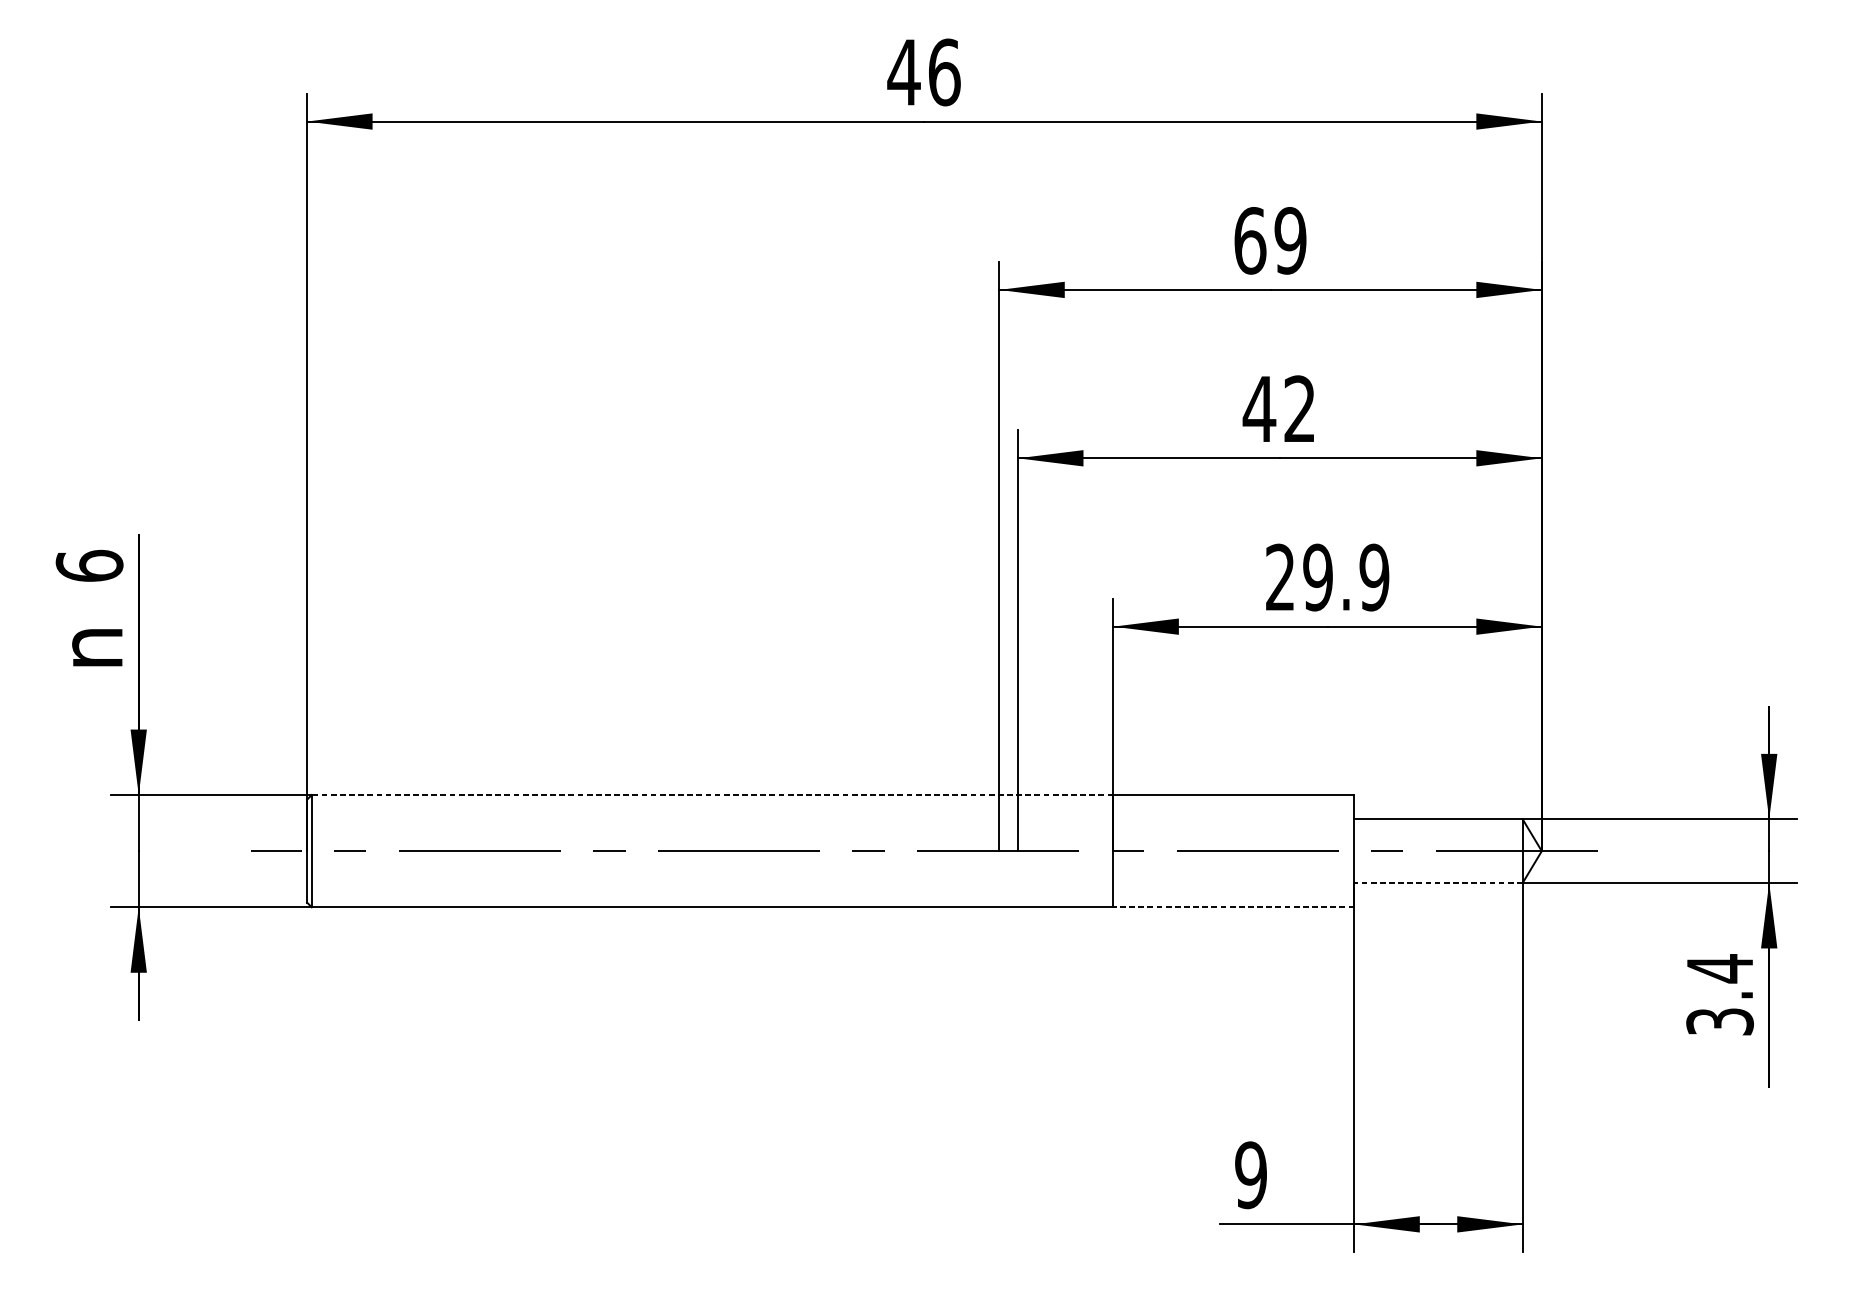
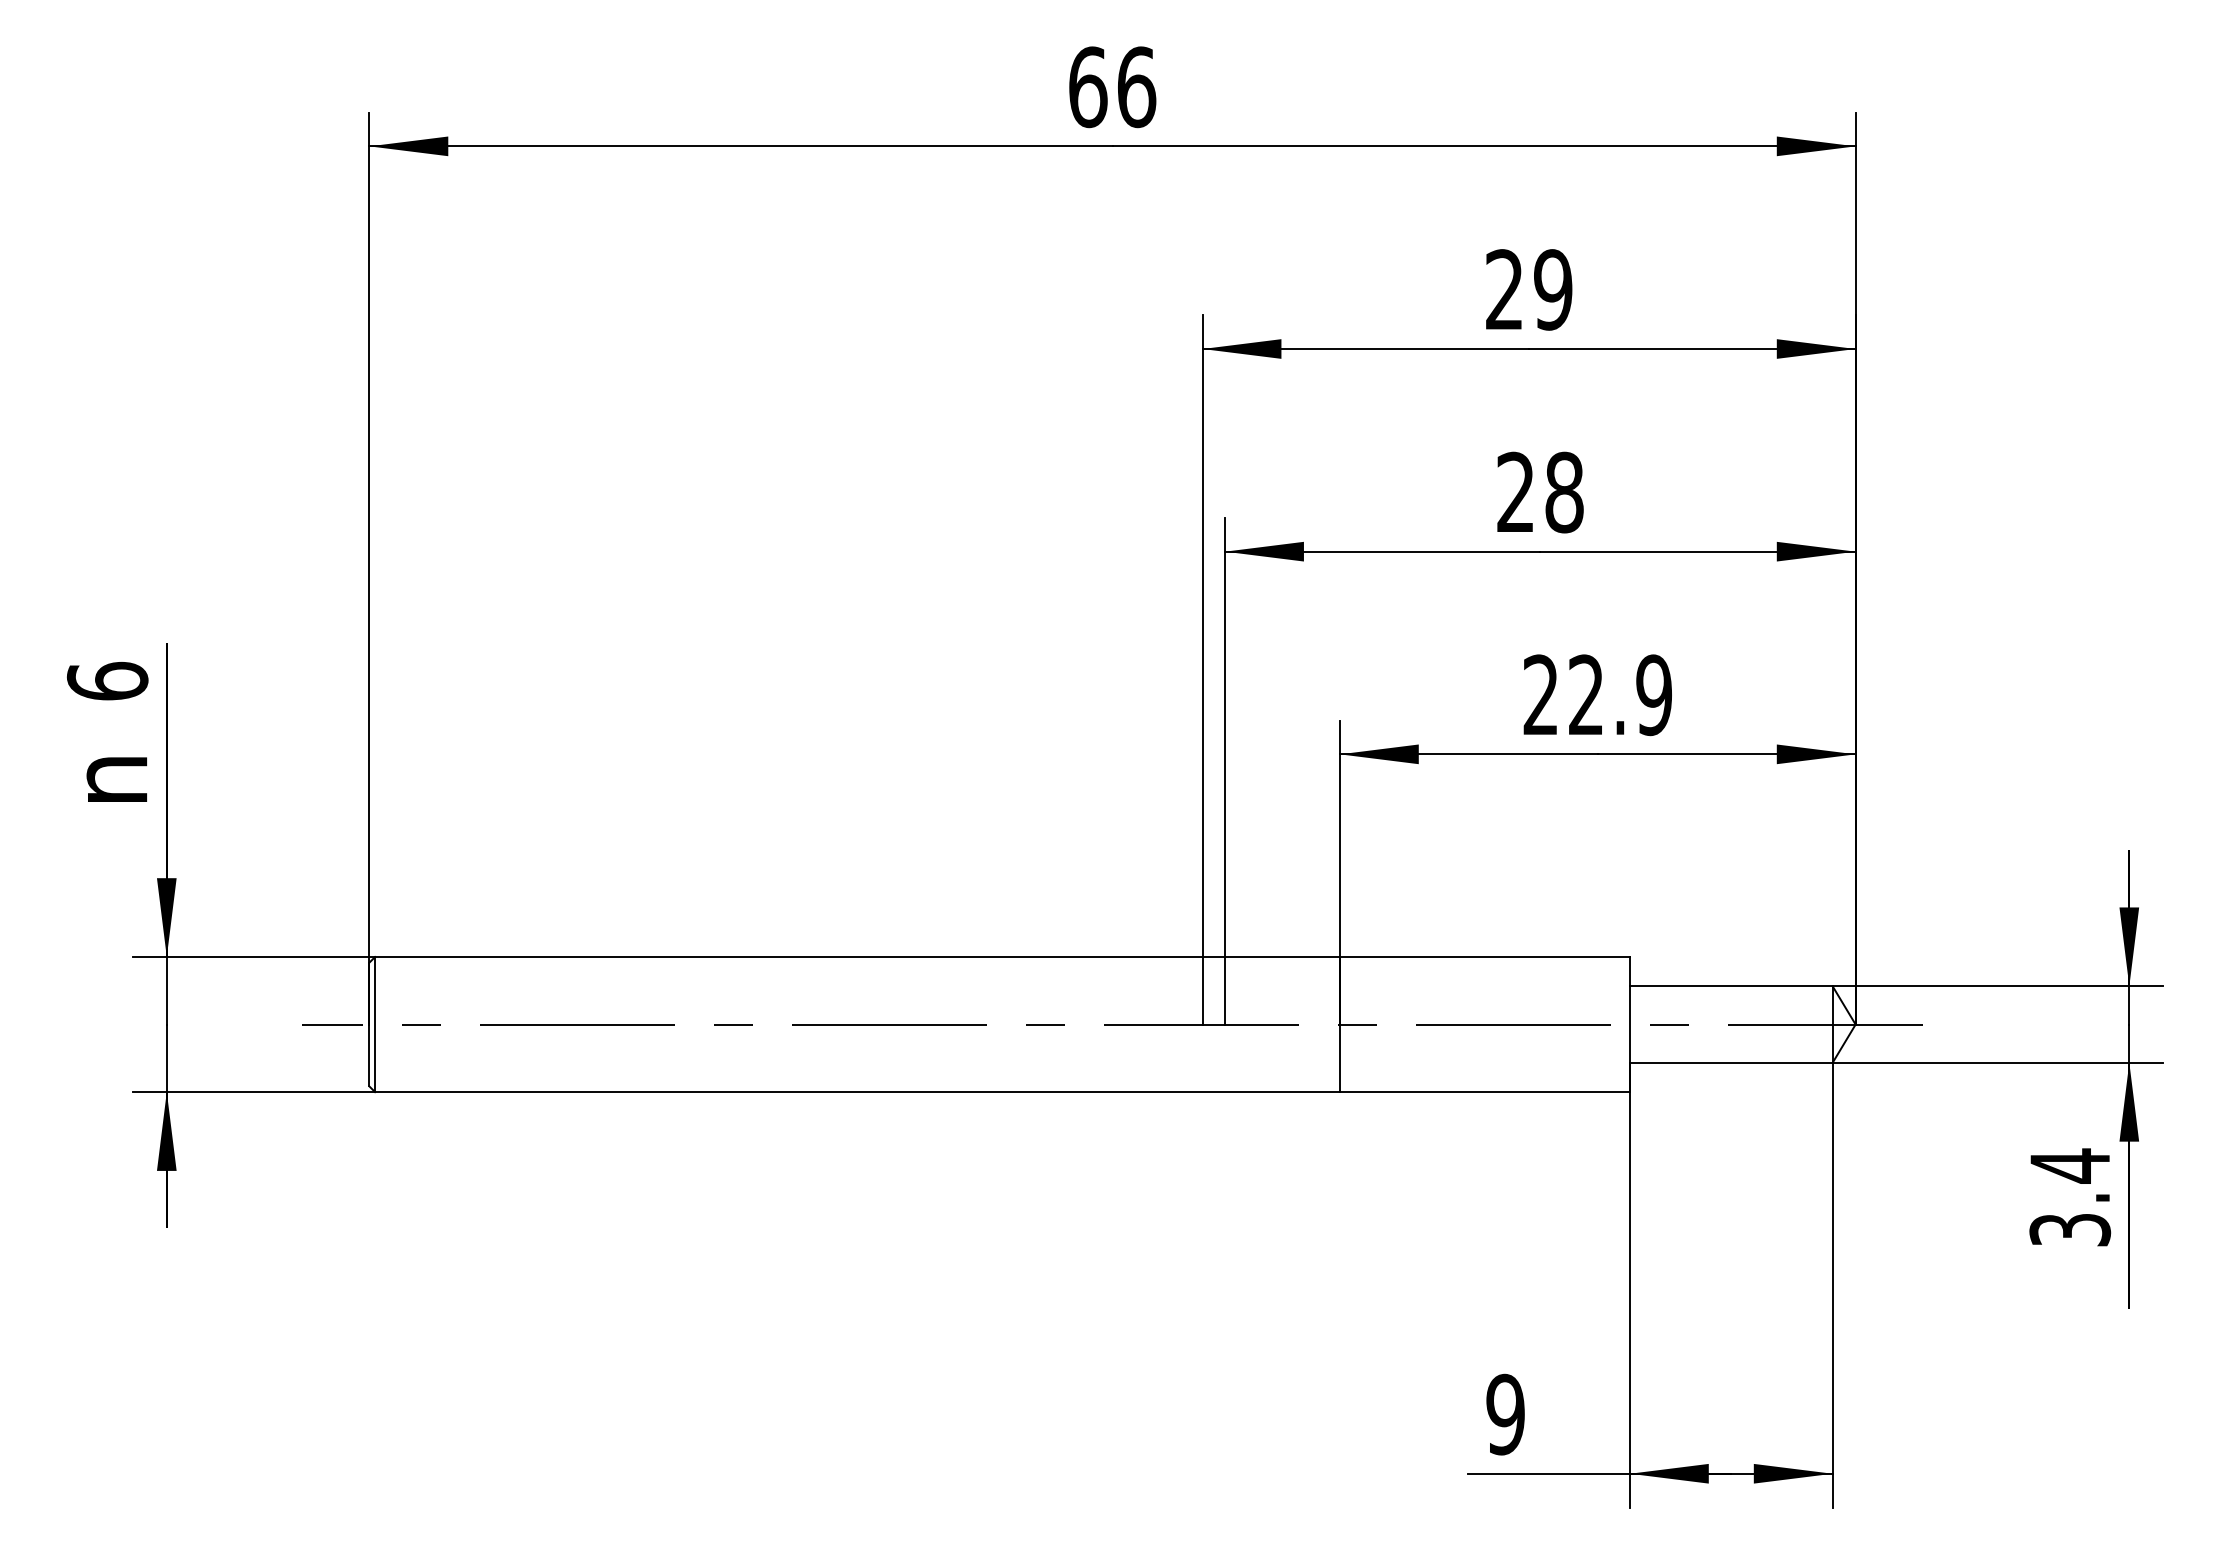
text: (903, 72) -> (1087, 87), 46 -> 66
text: (1250, 240) -> (1504, 289), 69 -> 29
text: (1279, 409) -> (1539, 492), 42 -> 28
text: (1318, 577) -> (1586, 695), 29.9 -> 22.9
line: (712, 795) -> (857, 957), dashed -> solid
line: (1437, 882) -> (1730, 1062), dashed -> solid
line: (1233, 907) -> (1484, 1092), dashed -> solid

